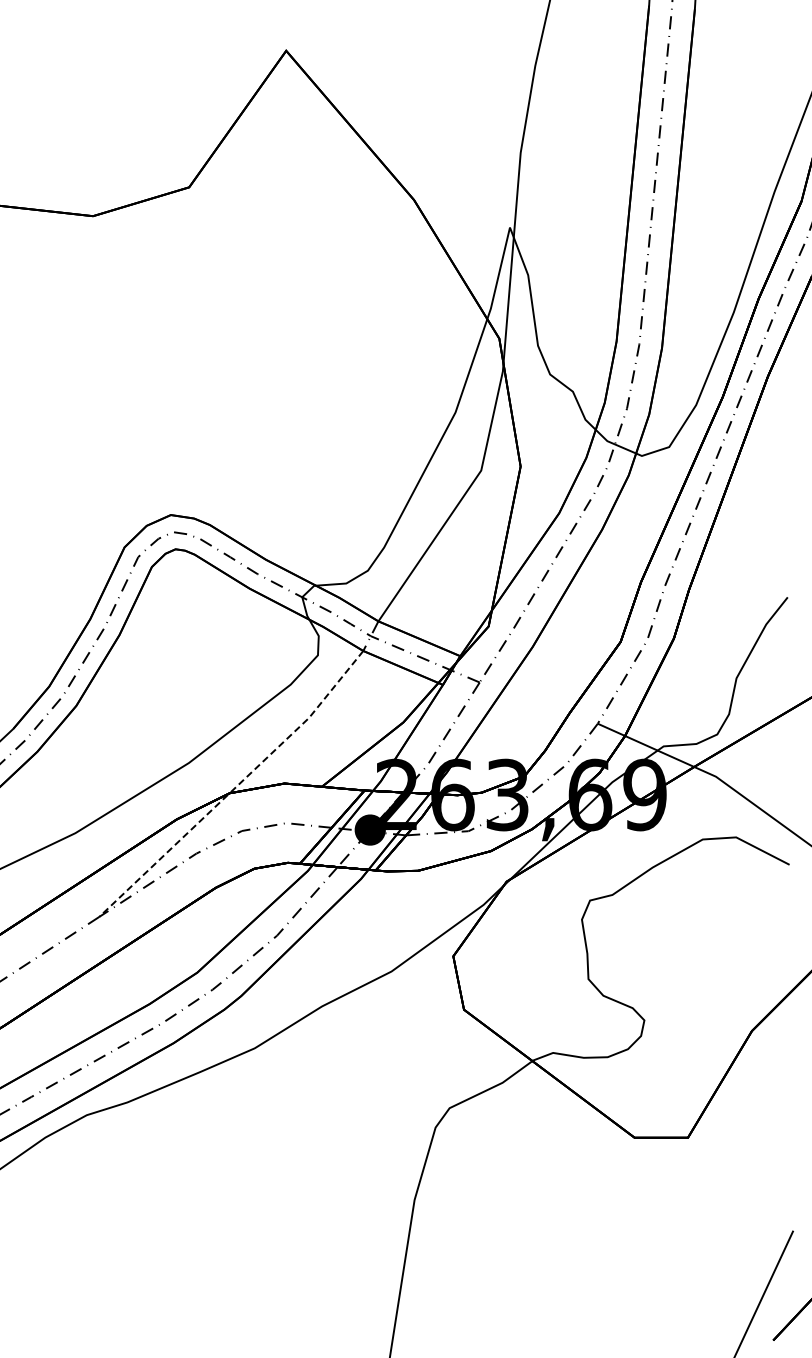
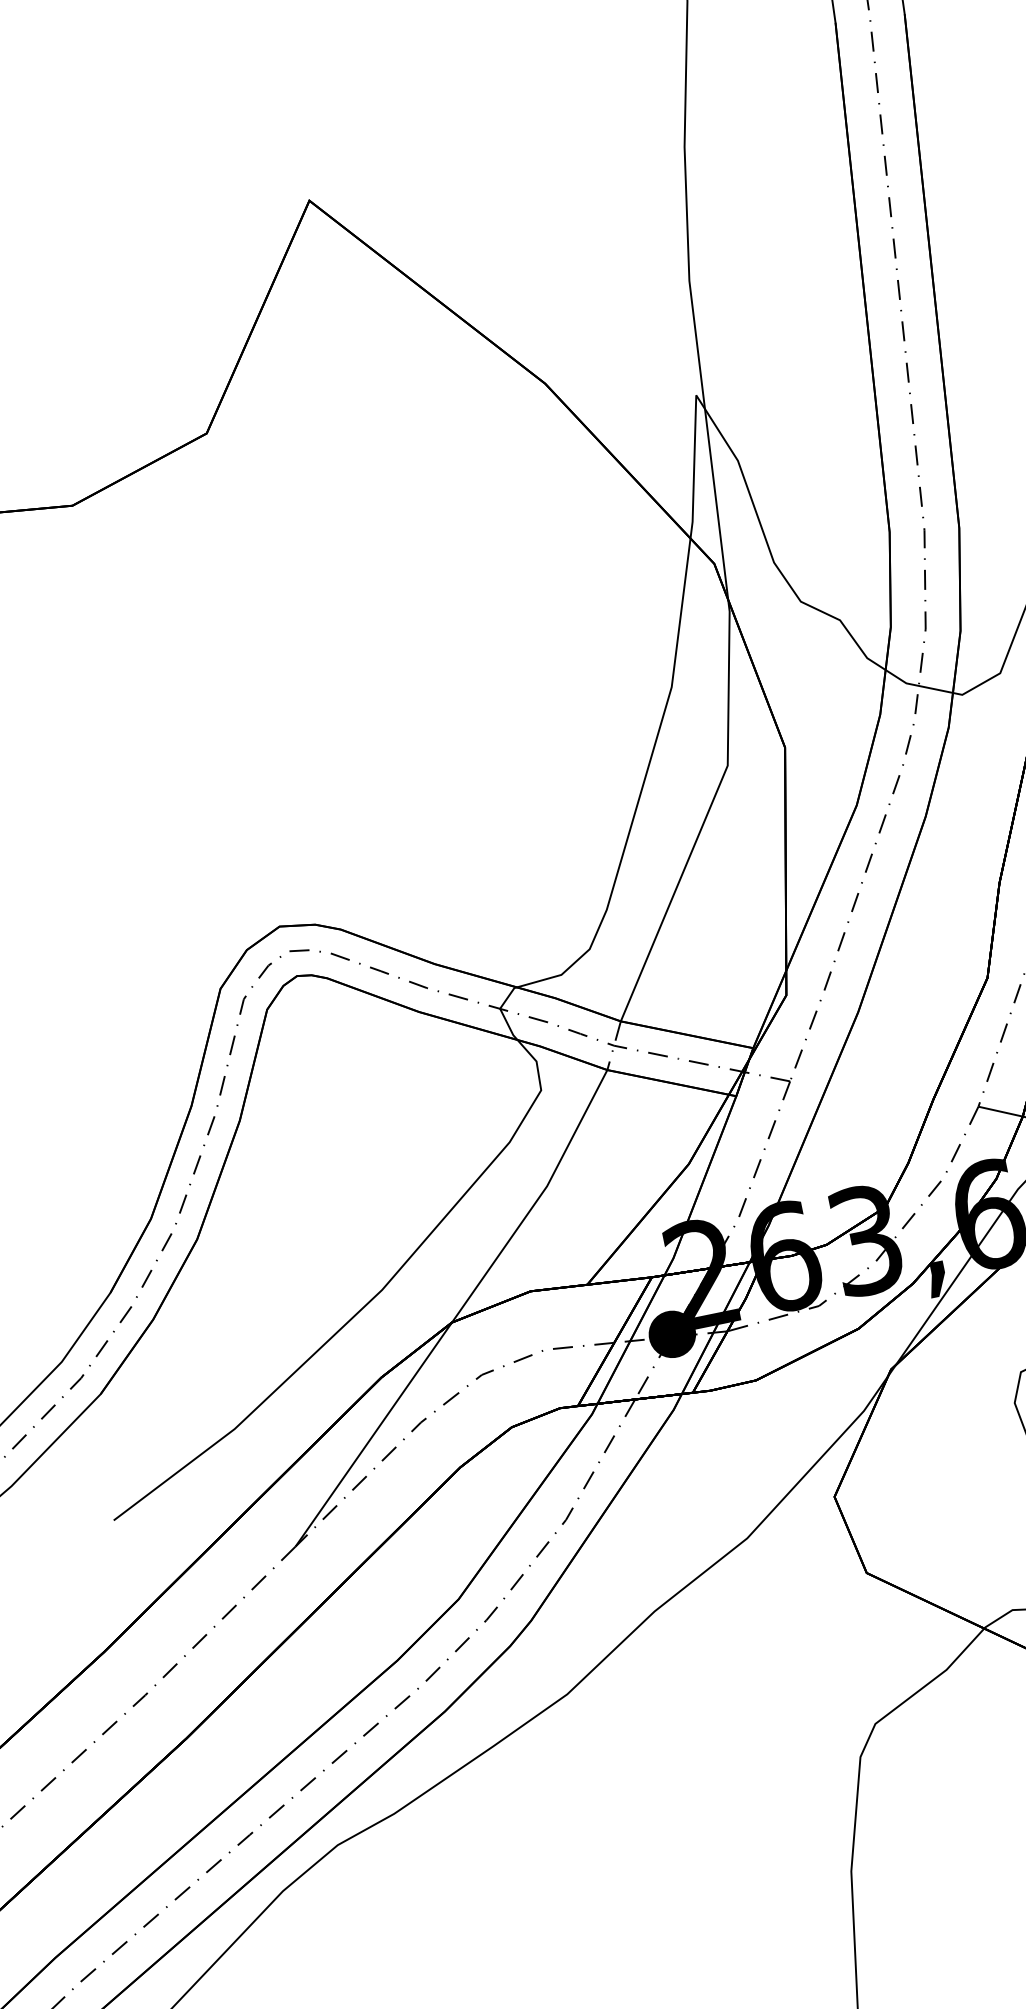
line: (235, 787) -> (458, 1312), dashed -> solid

